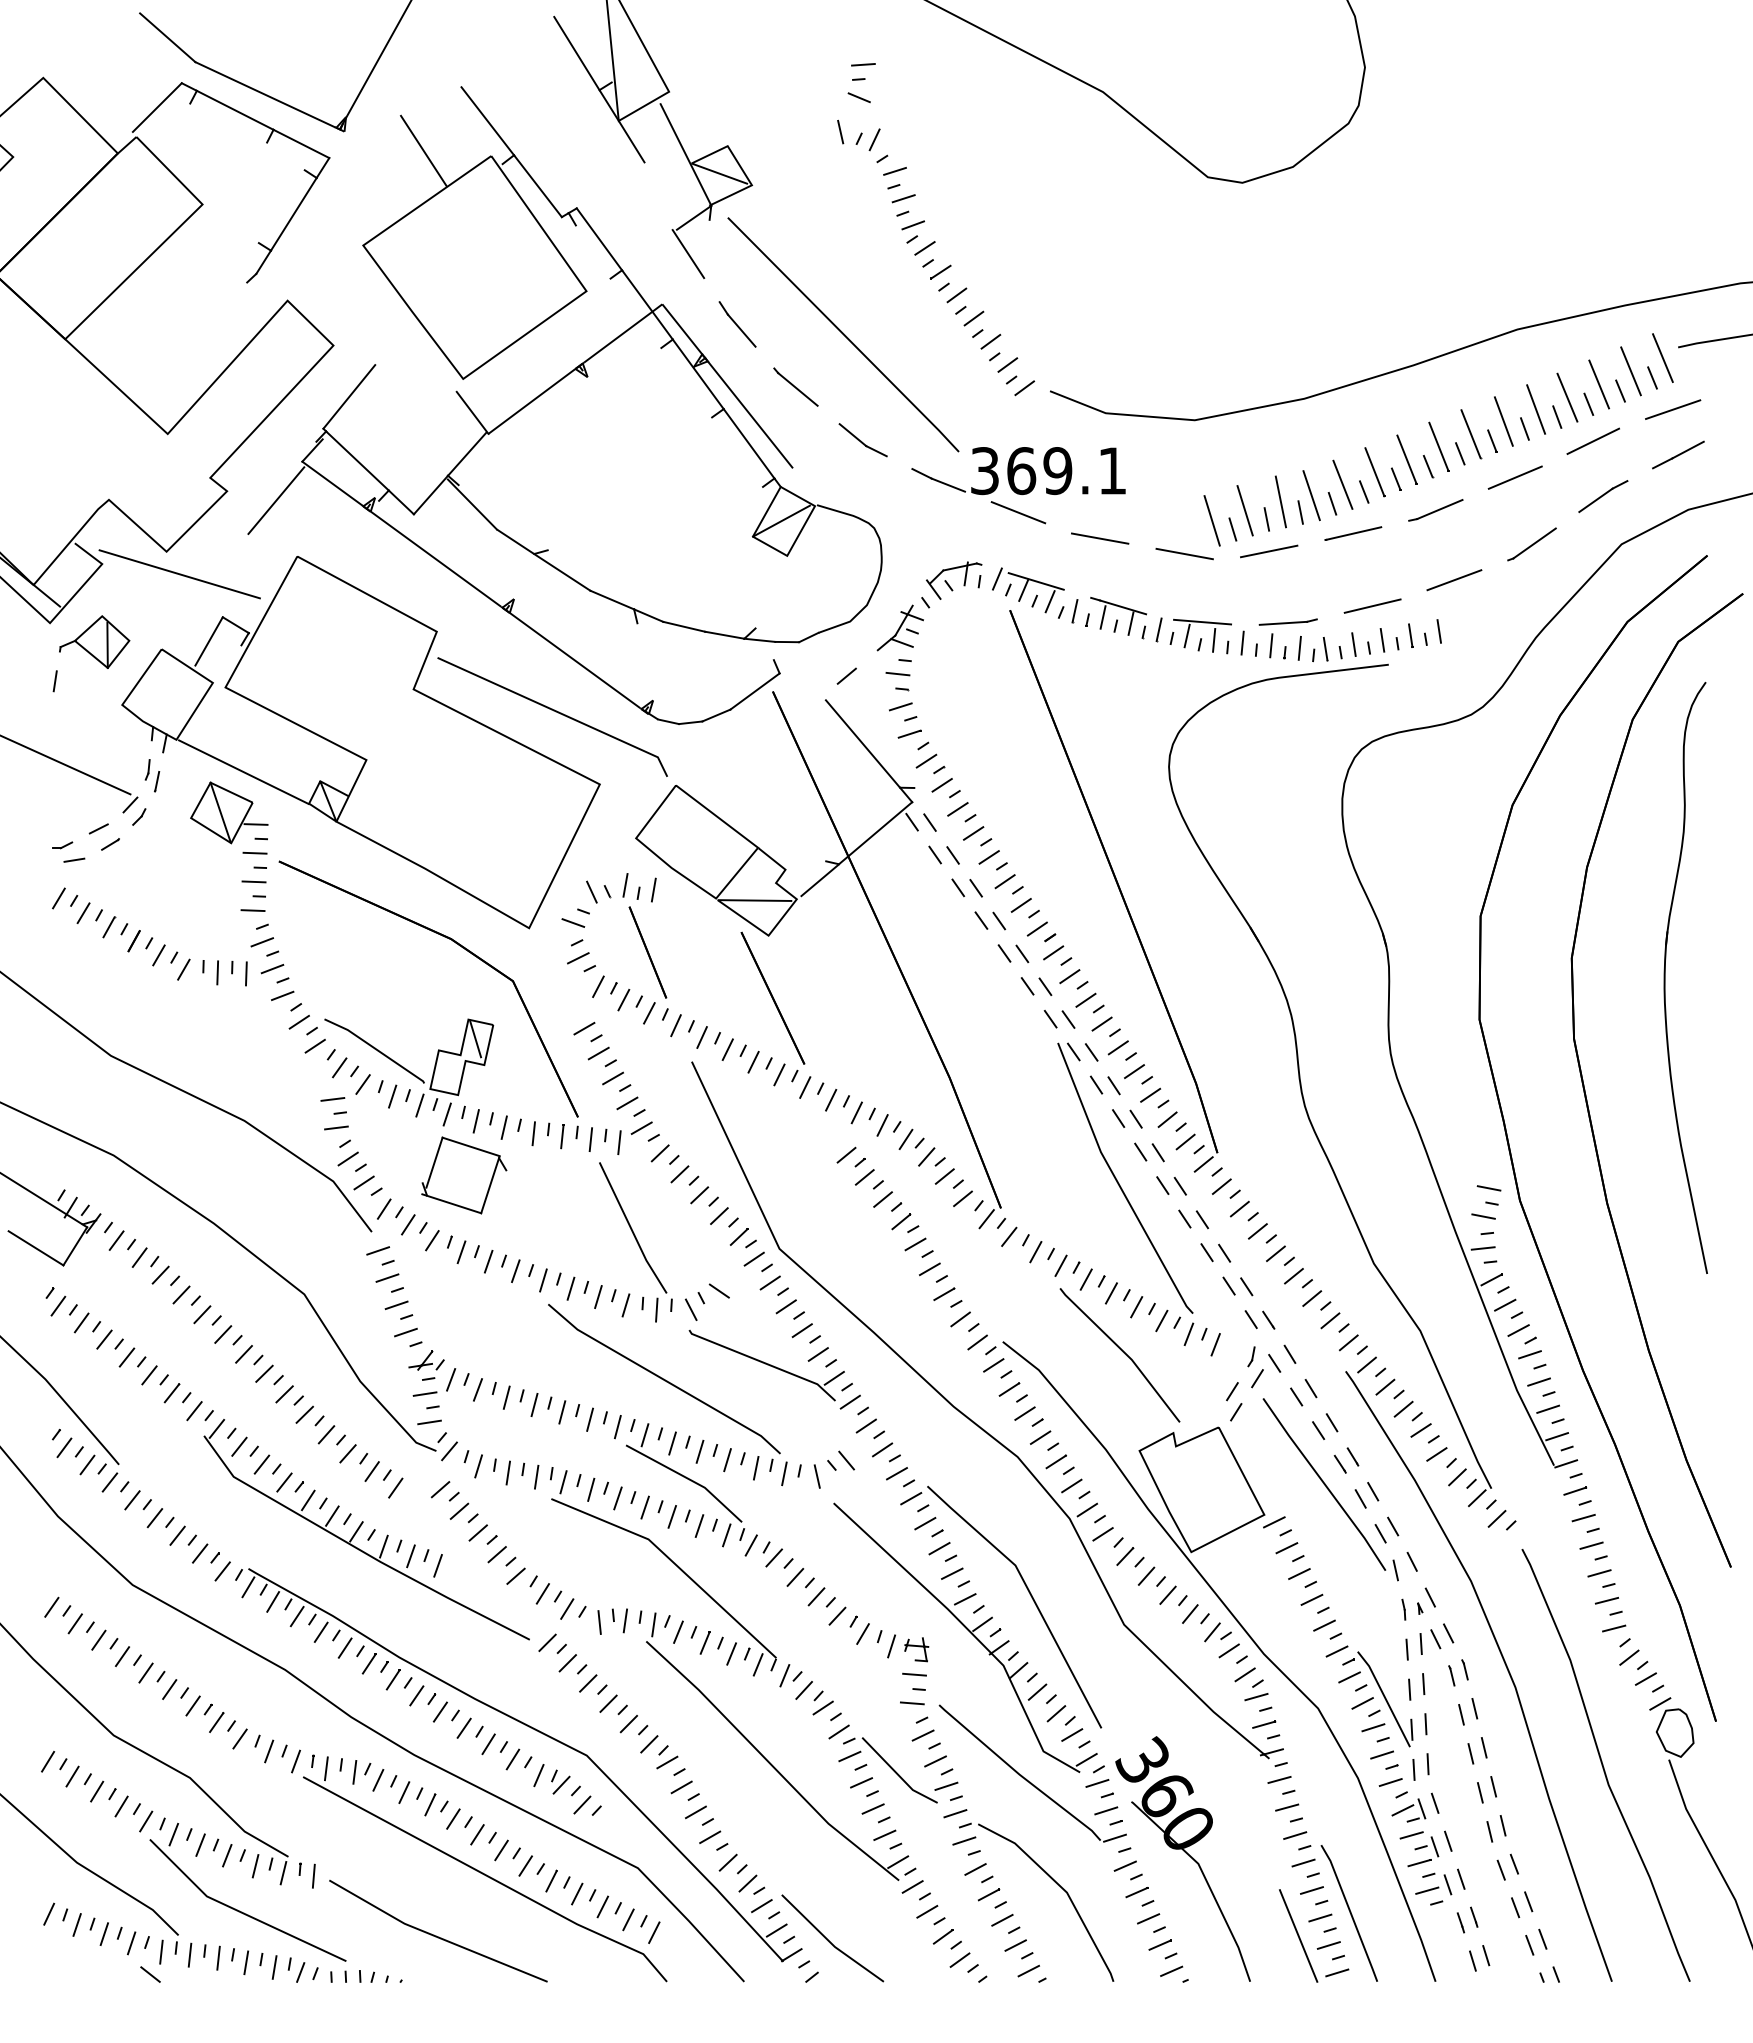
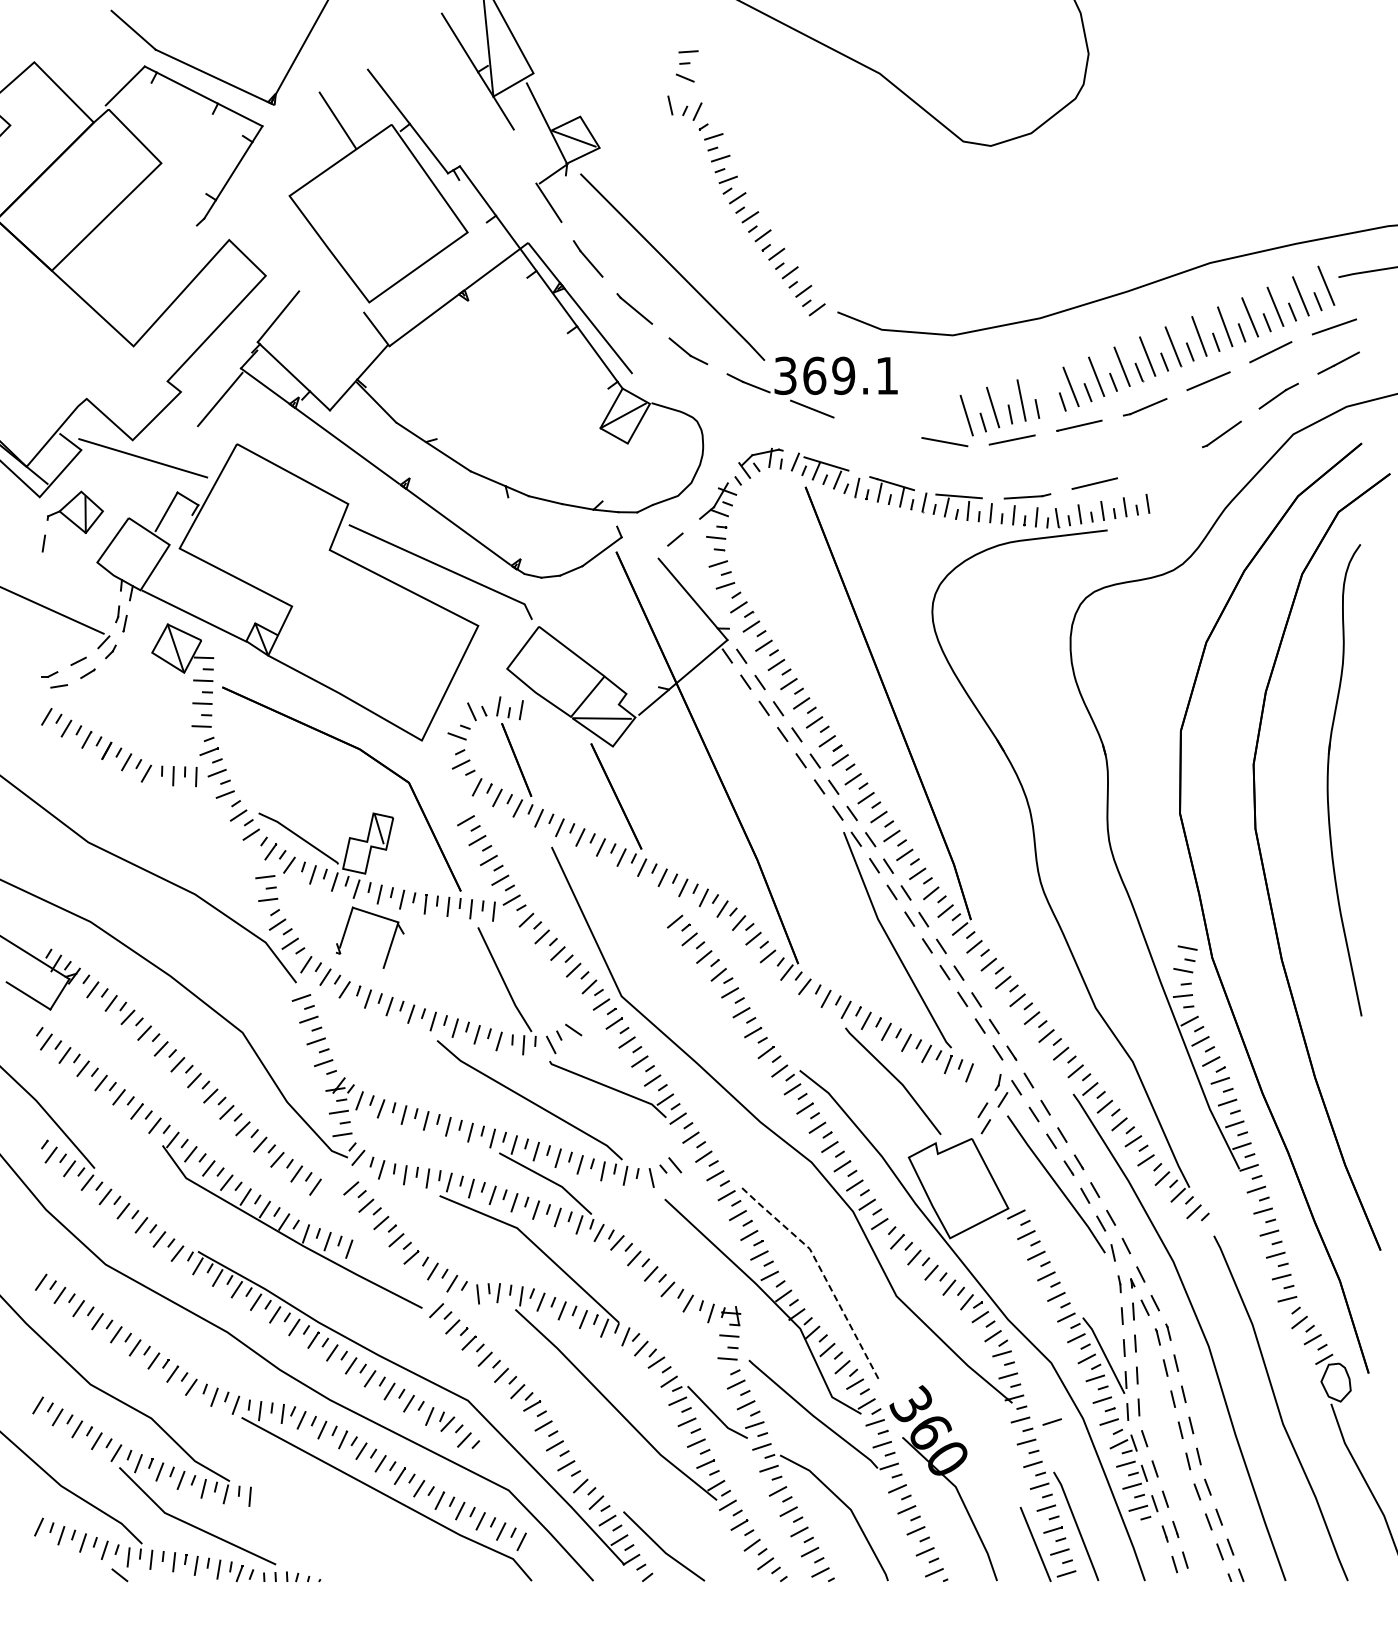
line: (1310, 495) -> (1045, 395), removed
line: (1099, 538) -> (876, 429), removed
line: (1453, 579) -> (1159, 462), removed
line: (453, 1203) -> (361, 960), removed
line: (1030, 1592) -> (821, 1270), solid -> dashed
line: (1318, 1781) -> (1051, 1421), added
line: (435, 1934) -> (347, 1543), removed

